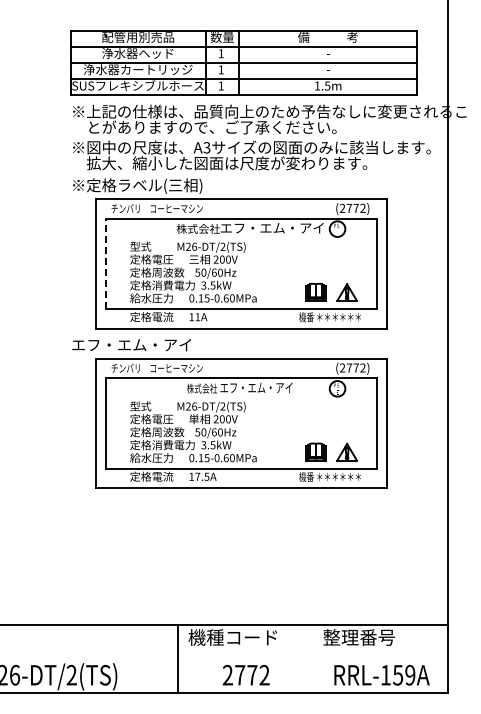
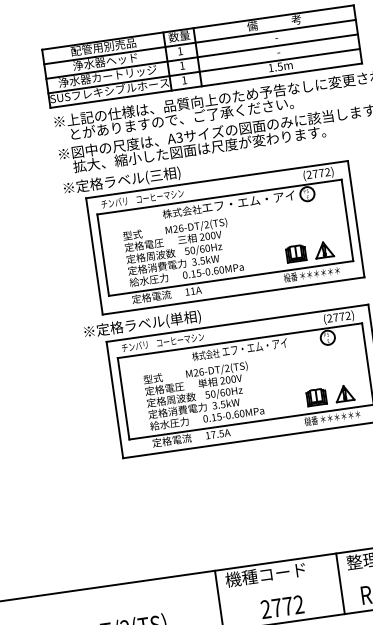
line: (105, 263) -> (103, 254), dashed -> solid
text: (137, 345) -> (142, 324), エフ・エム・アイ -> ※定格ラベル(単相)
line: (313, 658) -> (340, 583), added

